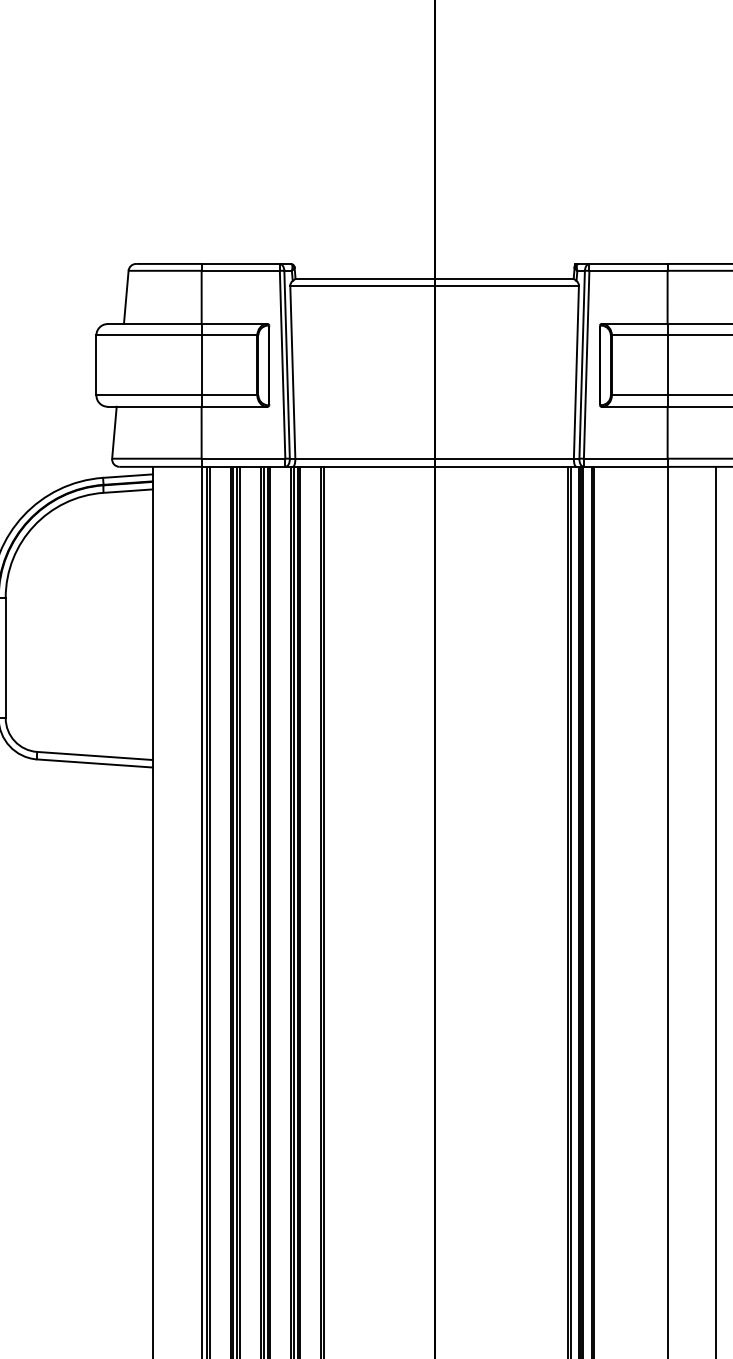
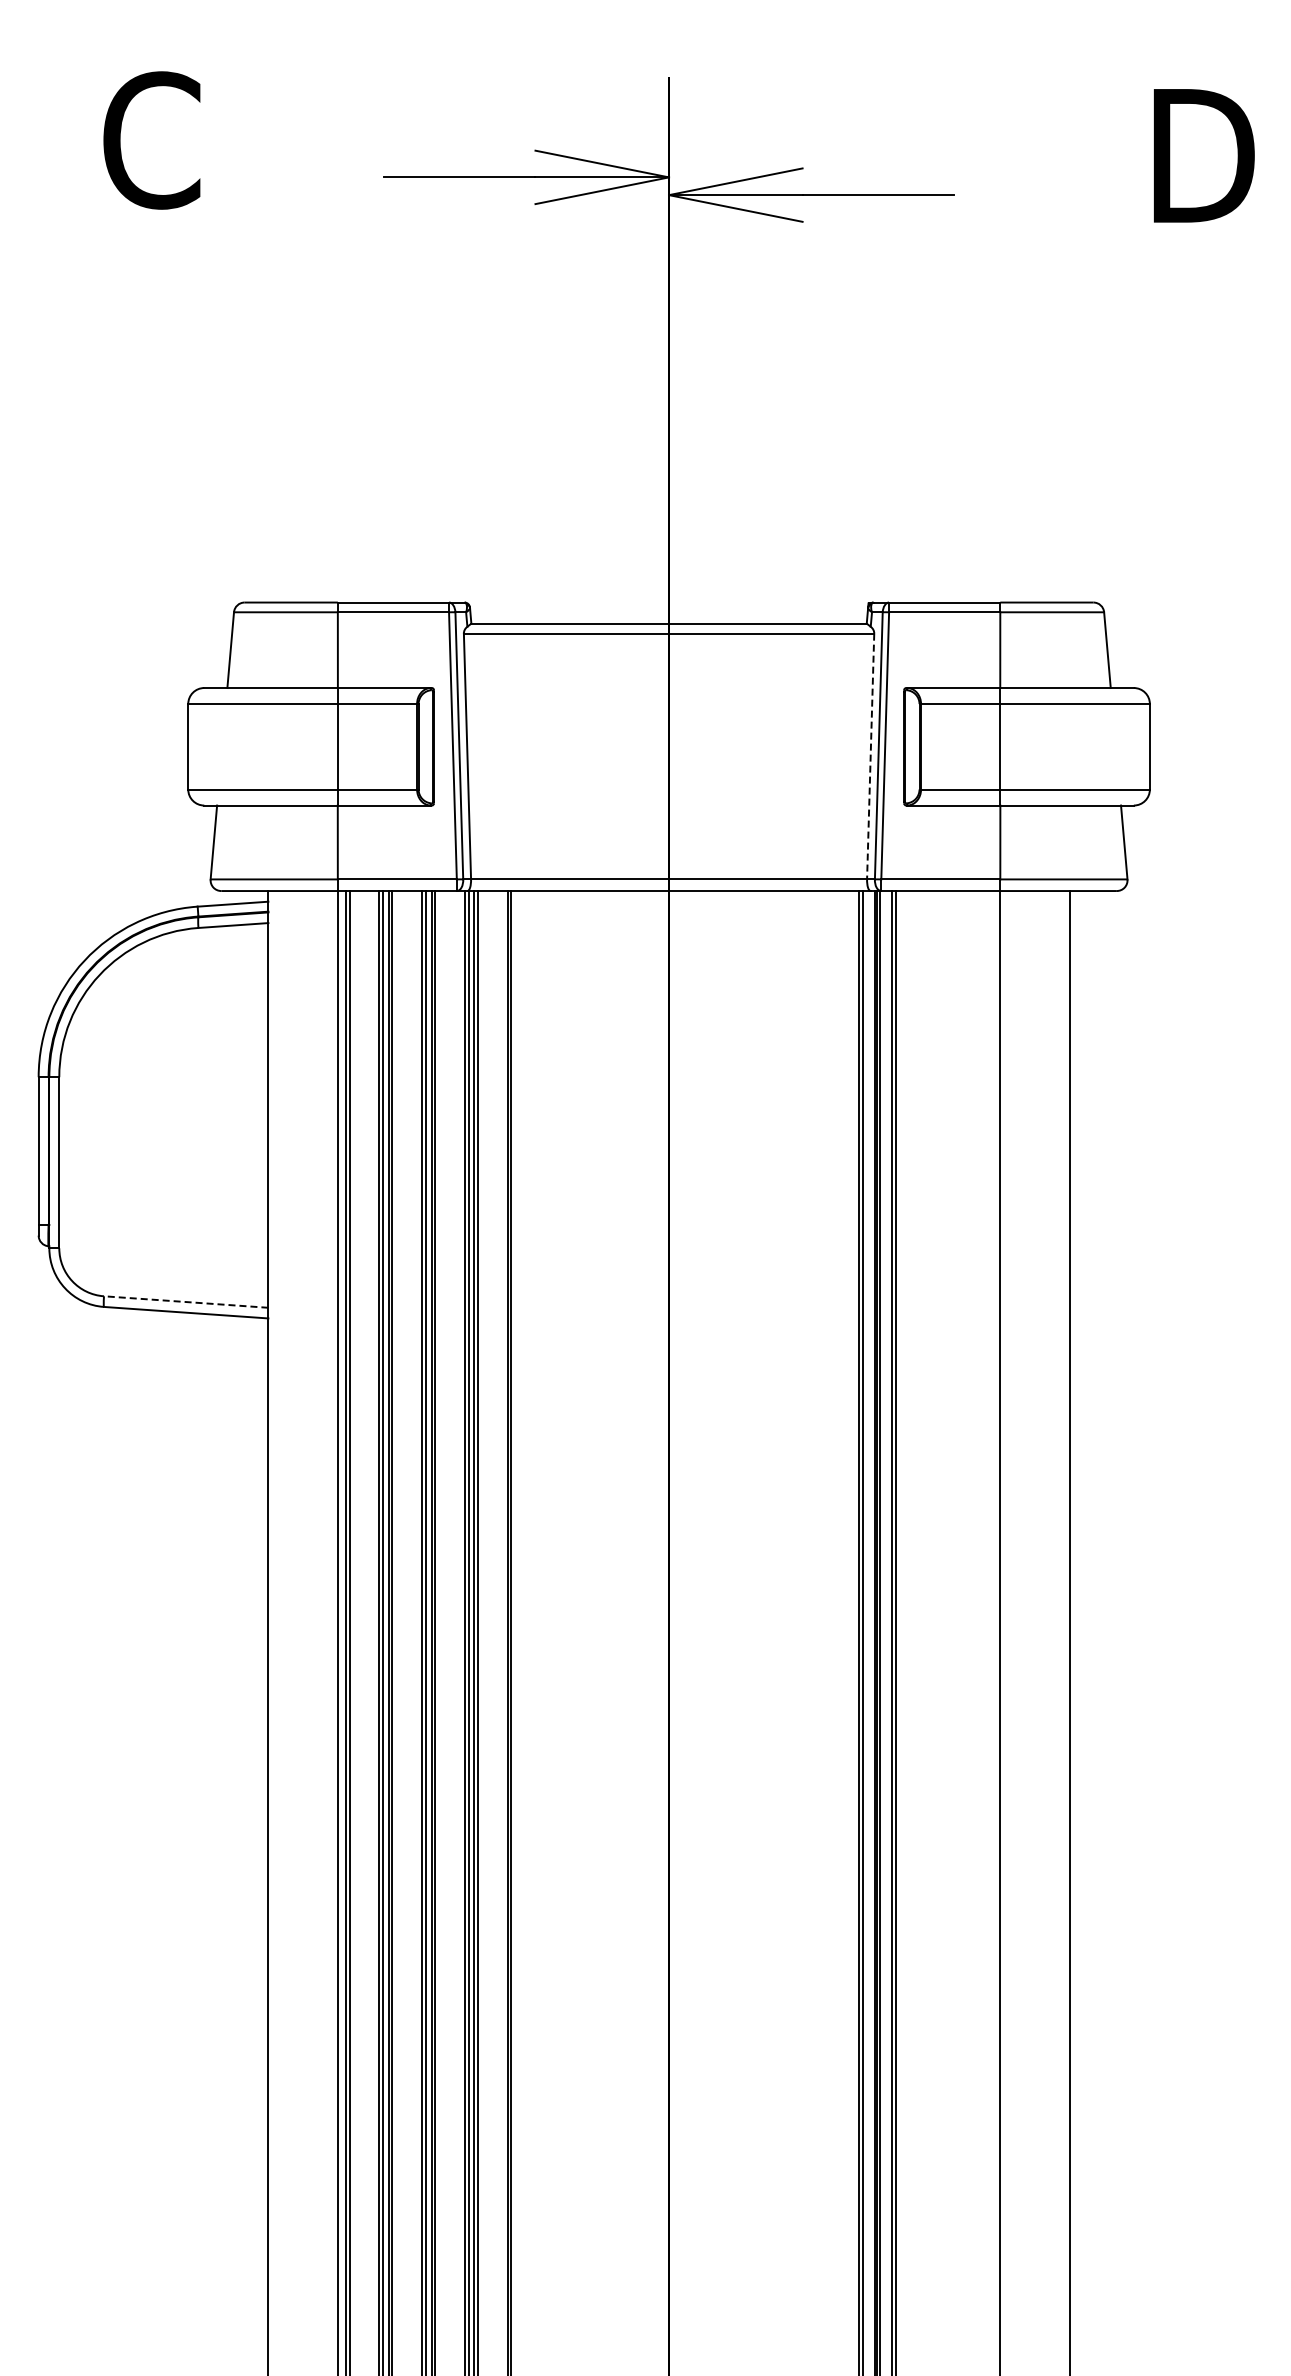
line: (576, 372) -> (870, 756), solid -> dashed
line: (94, 756) -> (185, 1302), solid -> dashed

